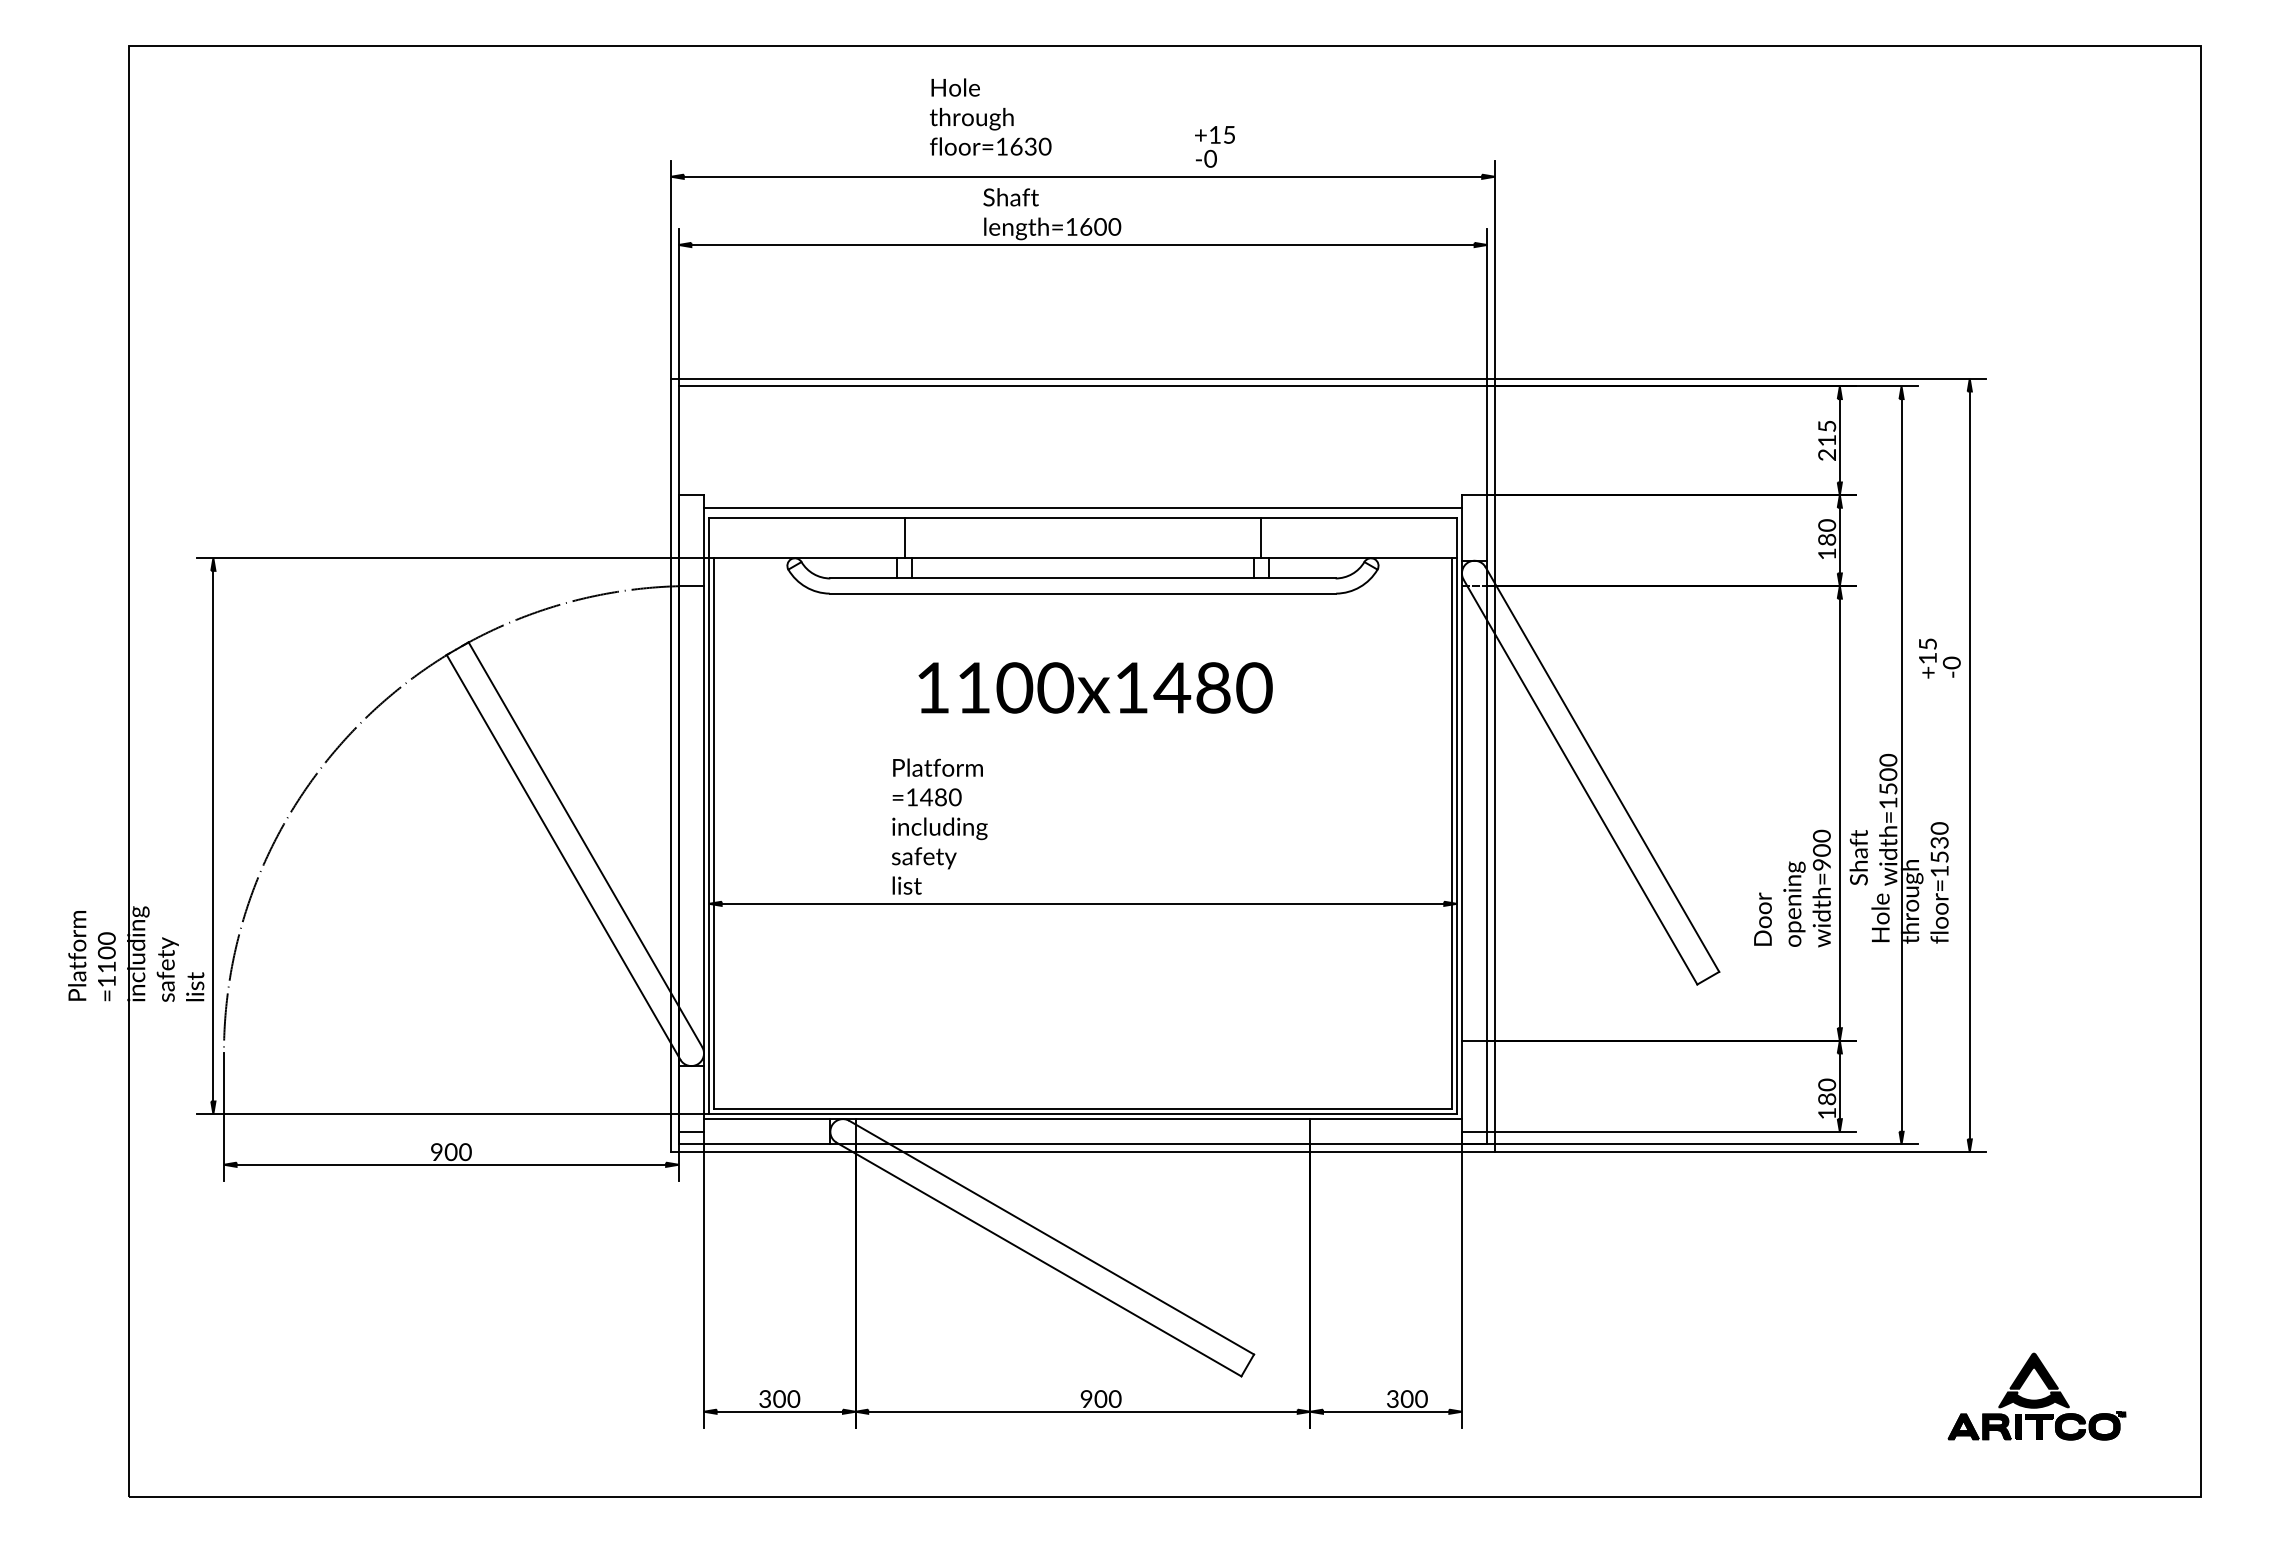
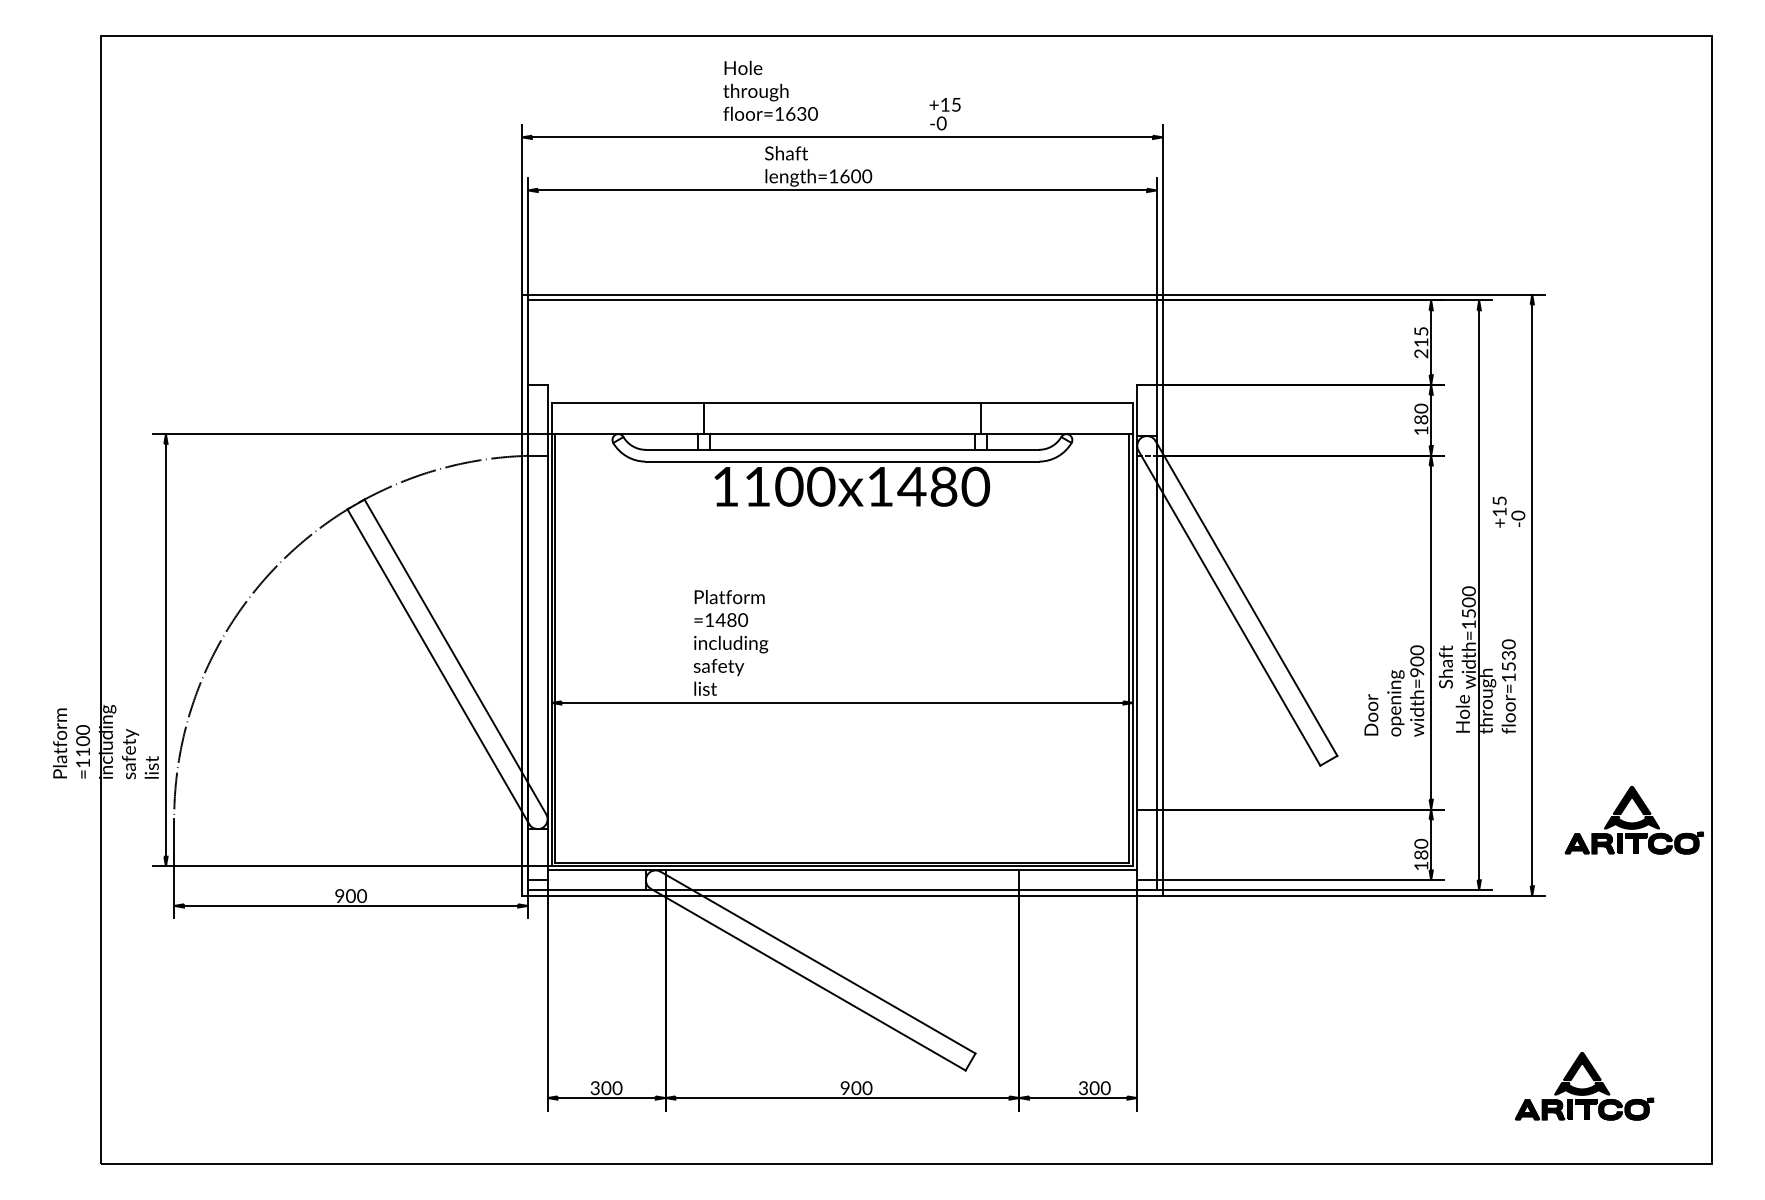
line: (1082, 507) -> (842, 394), removed
text: (1095, 687) -> (852, 486), moved
part: (2100, 1054) -> (1633, 820), added

